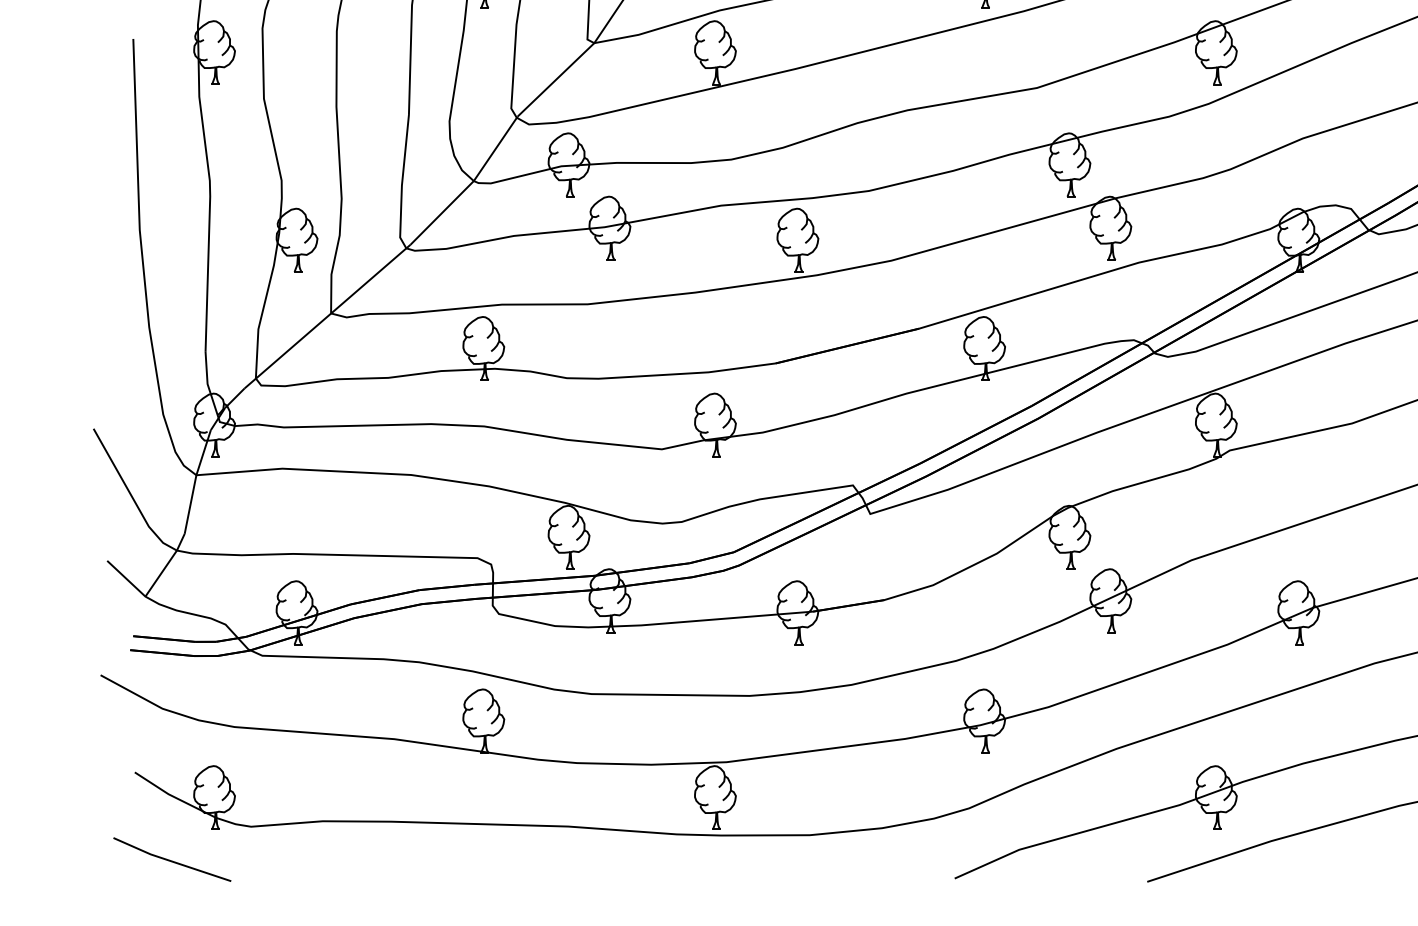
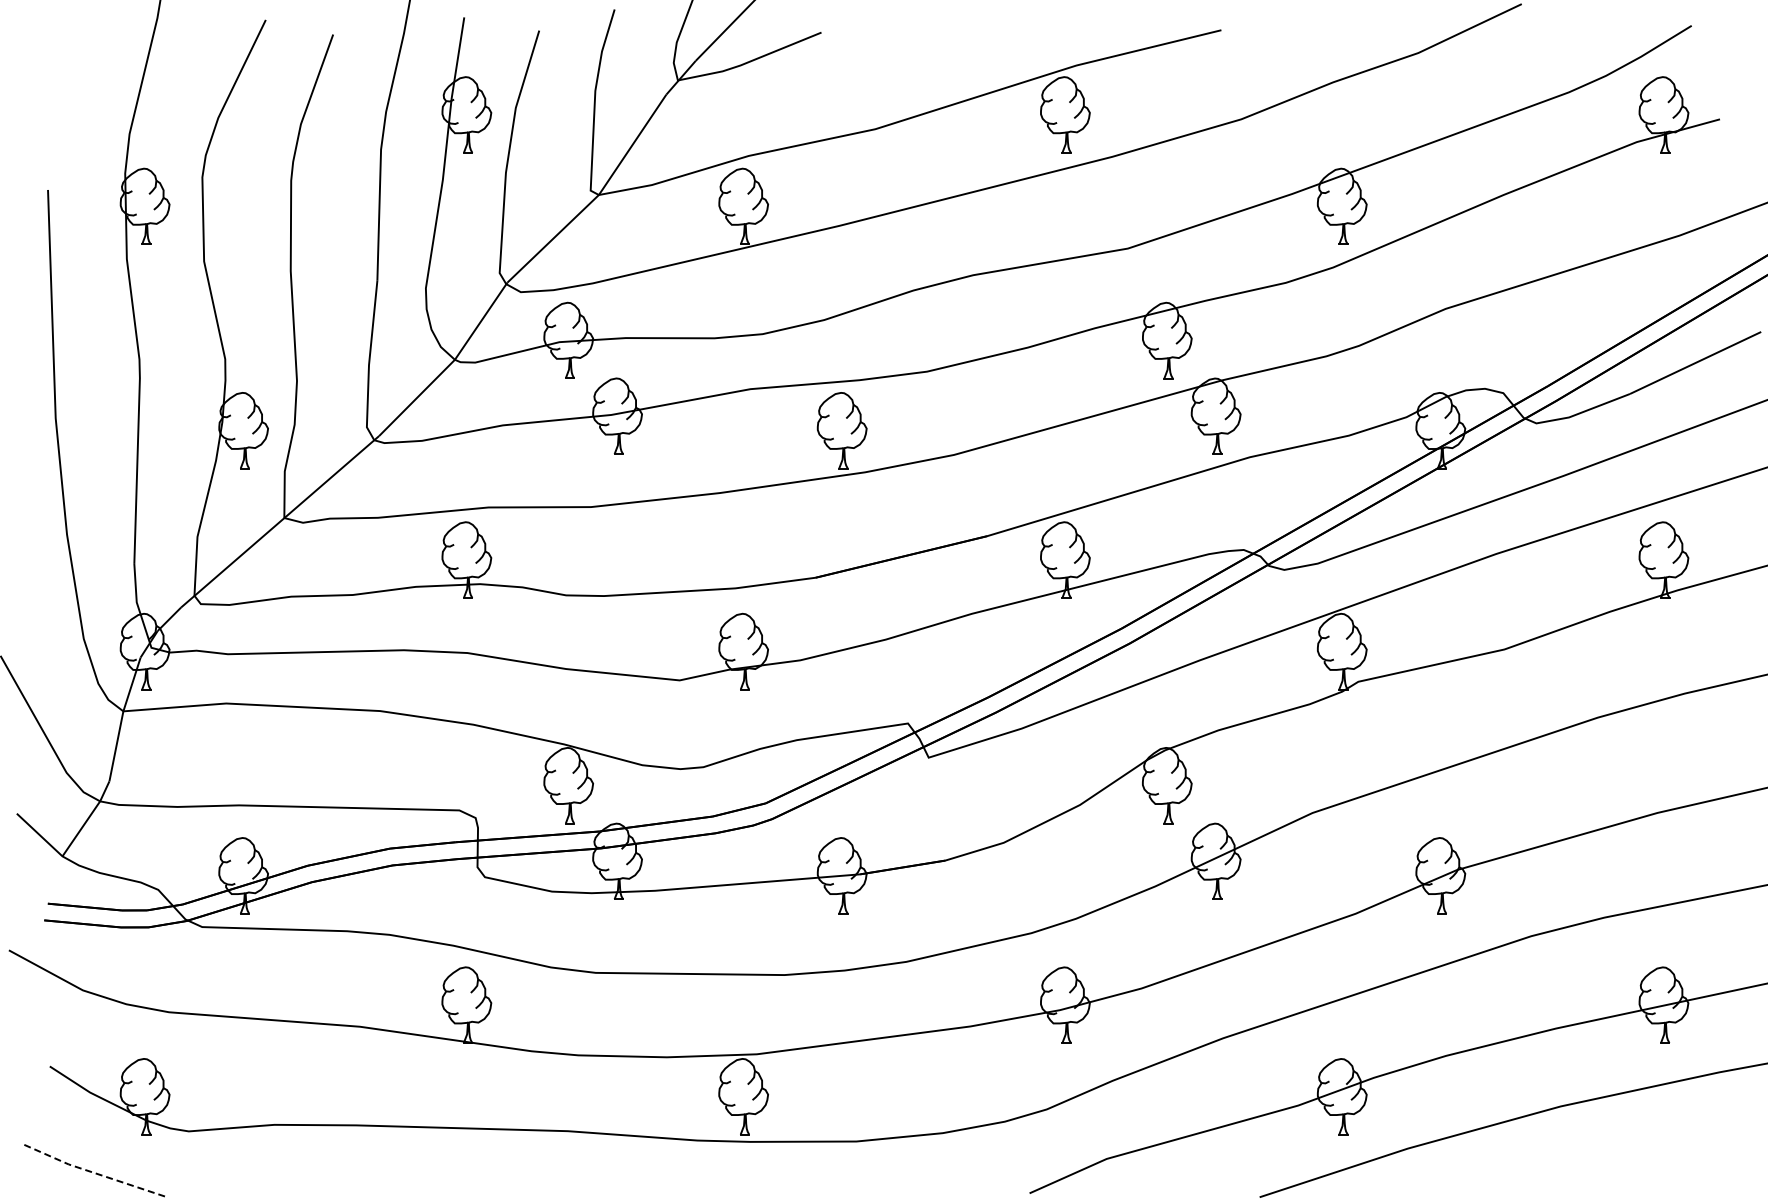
line: (171, 861) -> (93, 1172), solid -> dashed

